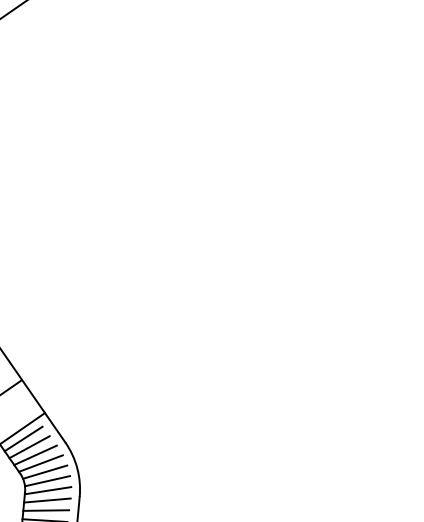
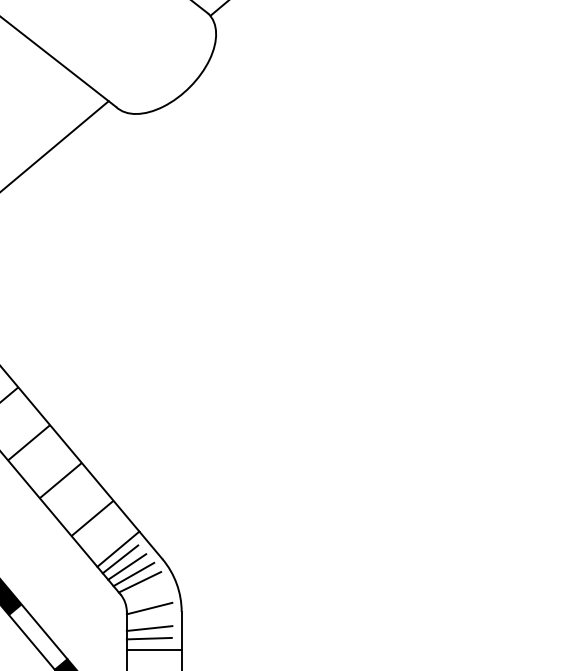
line: (44, 472) -> (144, 590), removed
line: (47, 481) -> (148, 599), removed
line: (47, 500) -> (149, 618), removed

